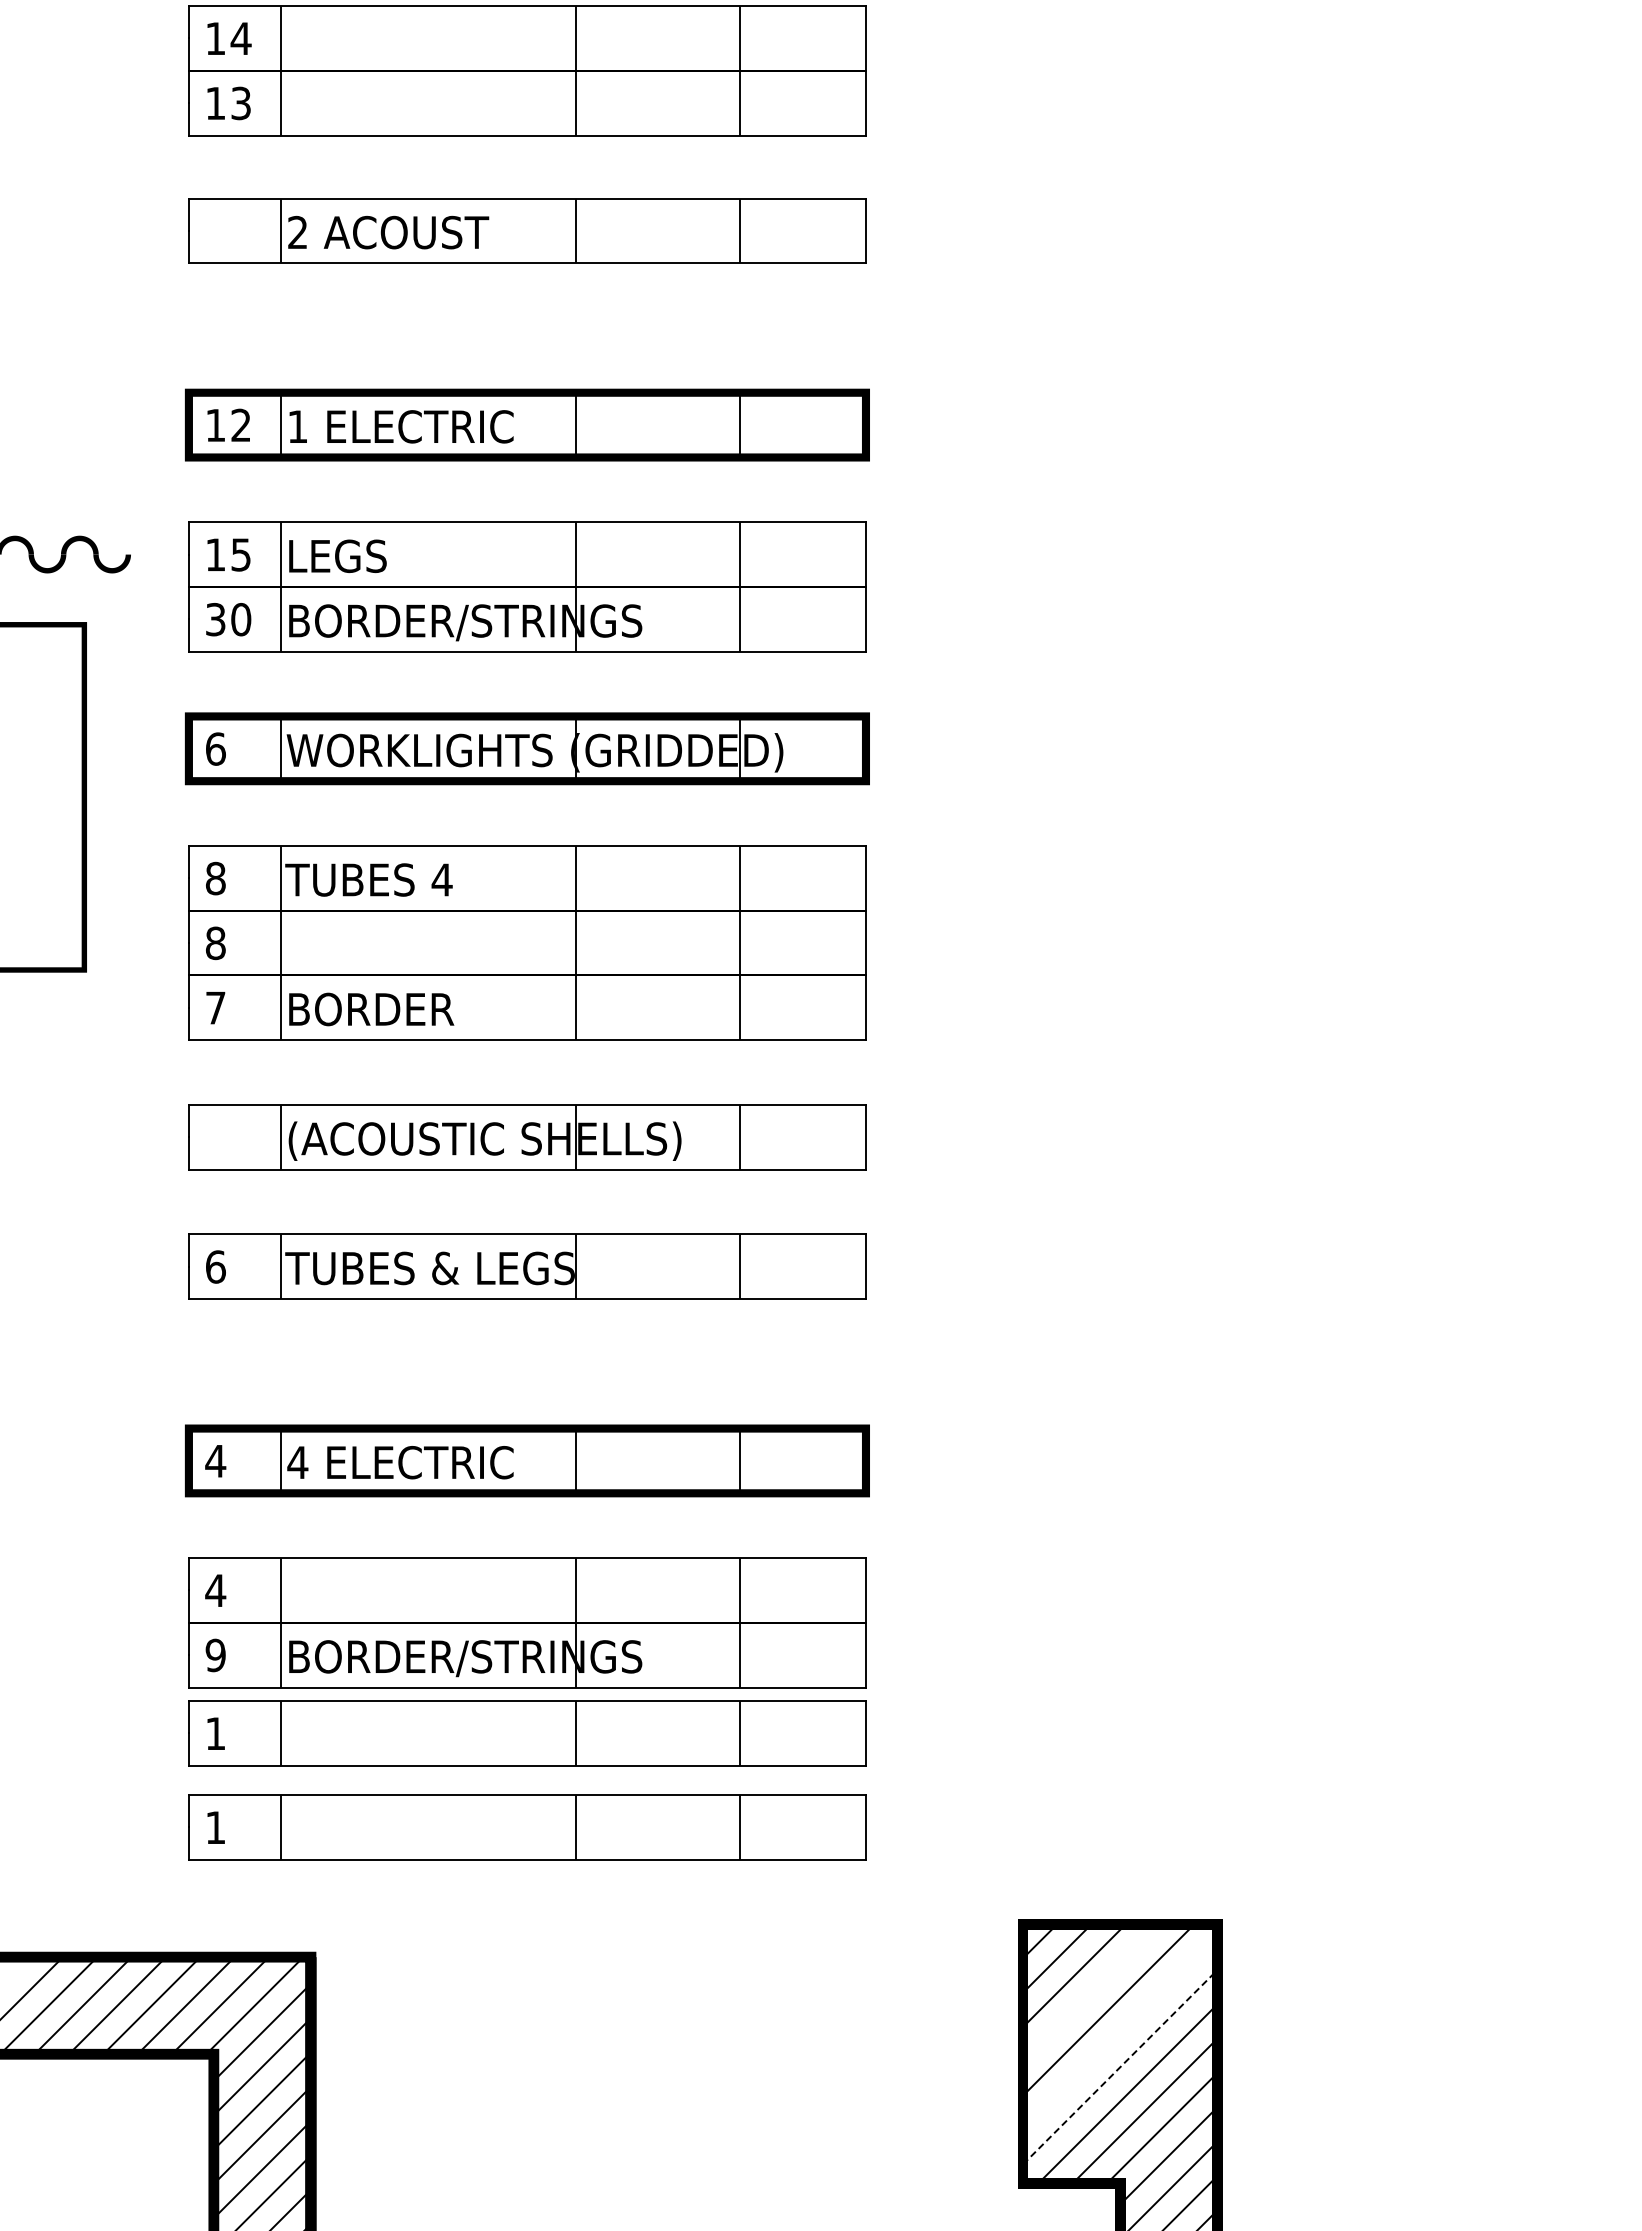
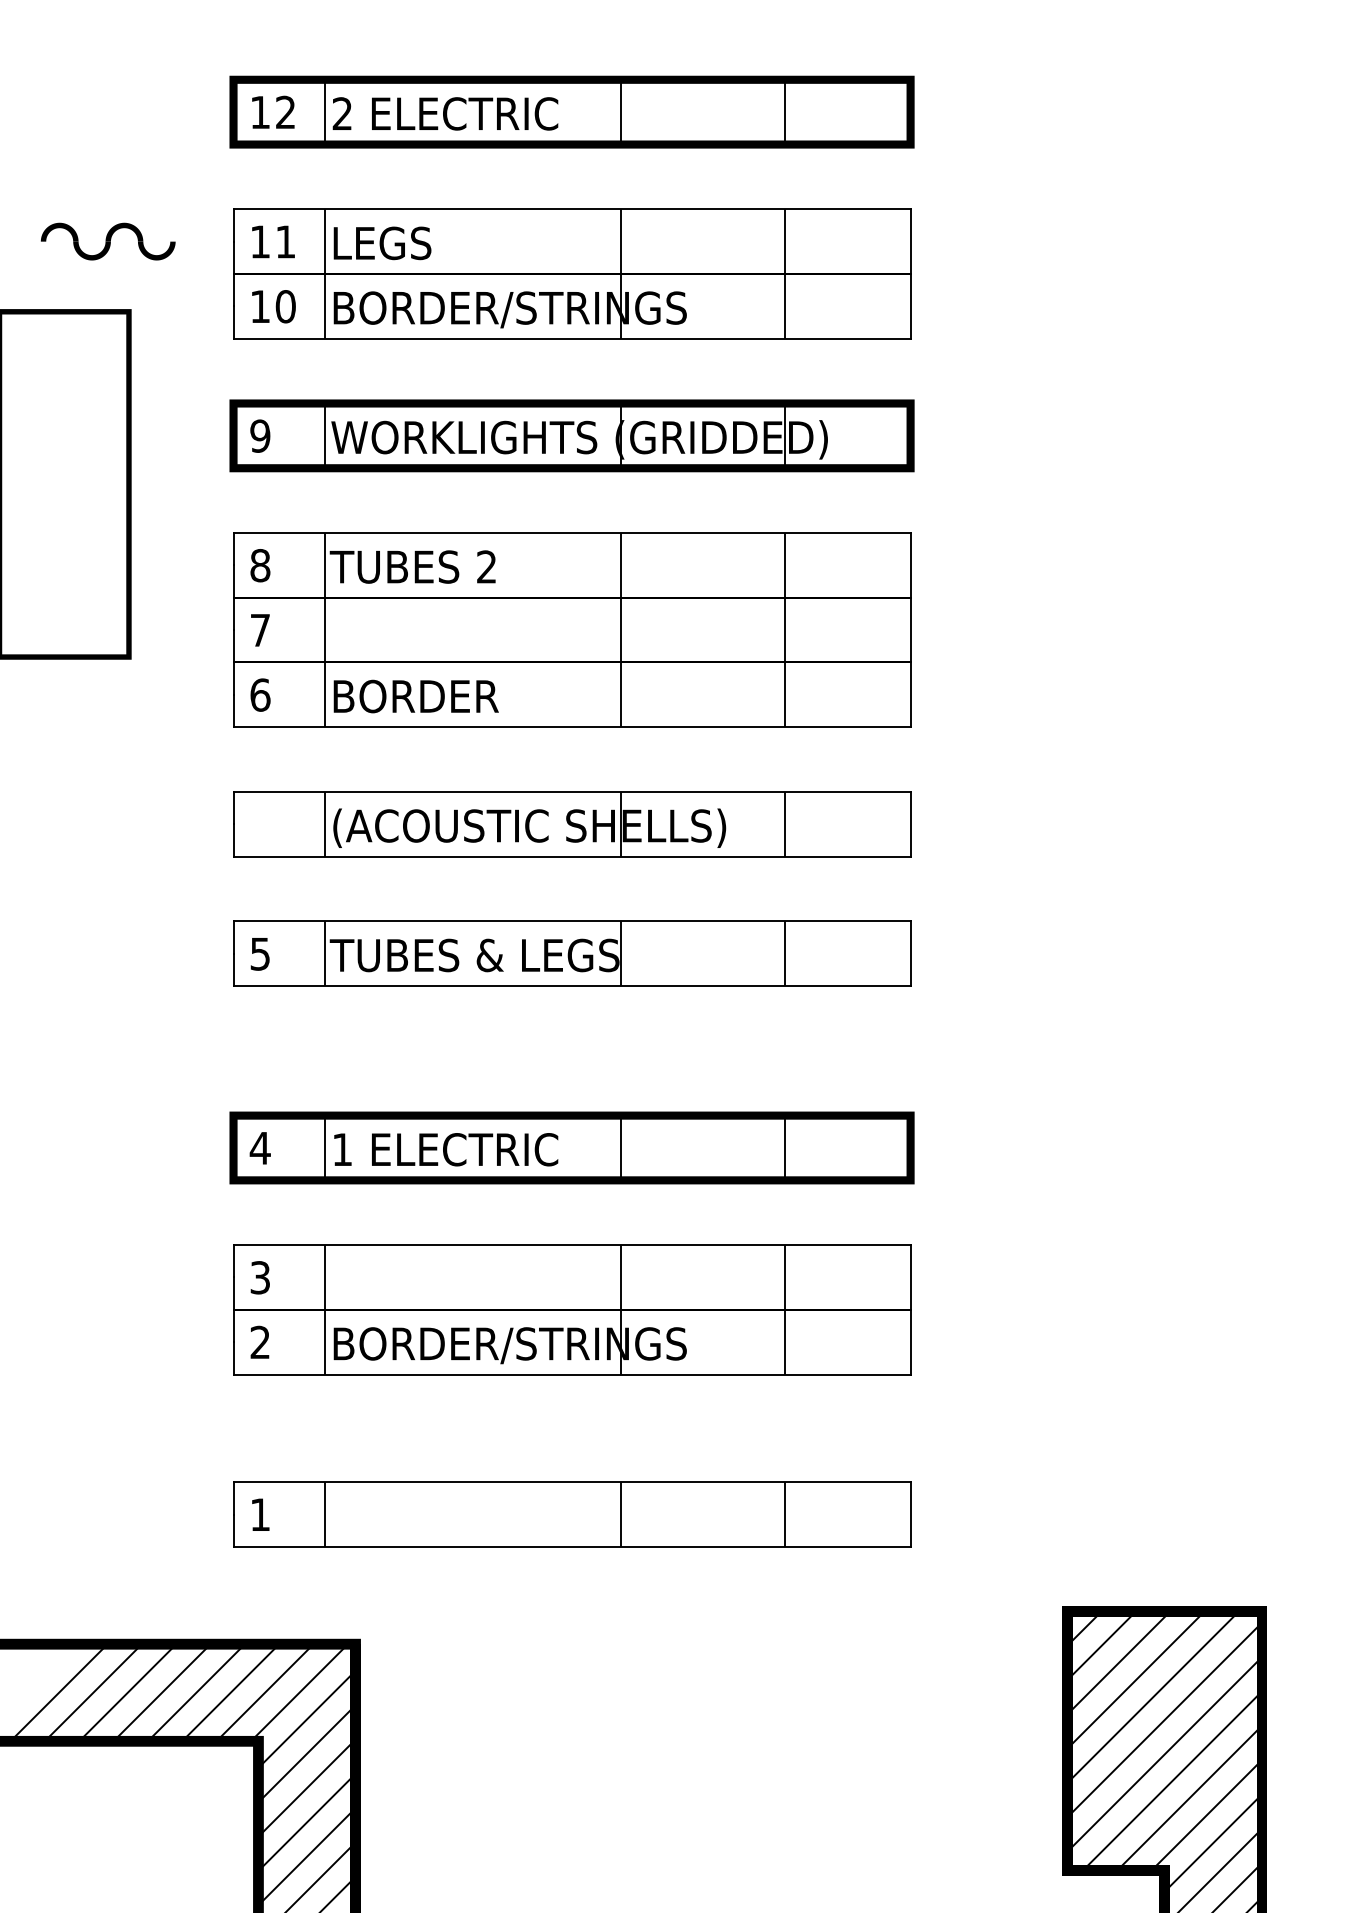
text: (297, 426) -> (342, 113), 1 -> 2
text: (240, 554) -> (285, 241), 15 -> 11
text: (215, 619) -> (260, 306), 30 -> 10
text: (215, 748) -> (260, 435), 6 -> 9
text: (441, 879) -> (486, 566), 4 -> 2
text: (215, 943) -> (260, 630), 8 -> 7
text: (215, 1007) -> (260, 694), 7 -> 6
text: (215, 1266) -> (260, 953), 6 -> 5
text: (297, 1462) -> (342, 1149), 4 -> 1
text: (215, 1590) -> (260, 1277), 4 -> 3
text: (215, 1655) -> (260, 1342), 9 -> 2
part: (527, 1733) -> (572, 1420), removed
line: (1091, 1992) -> (1136, 1679), added
line: (1120, 2032) -> (1165, 1719), added
line: (1120, 2066) -> (1165, 1753), dashed -> solid

